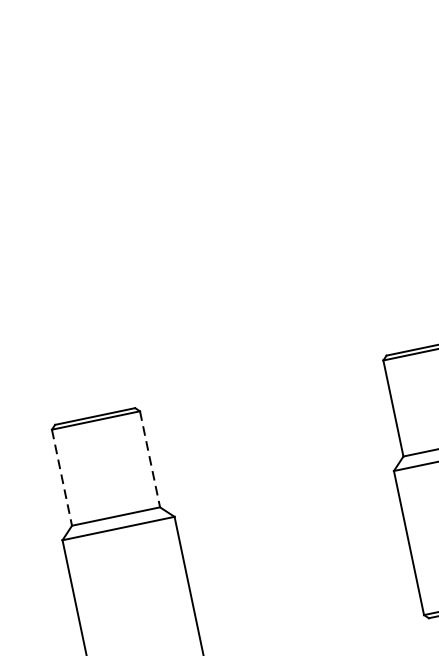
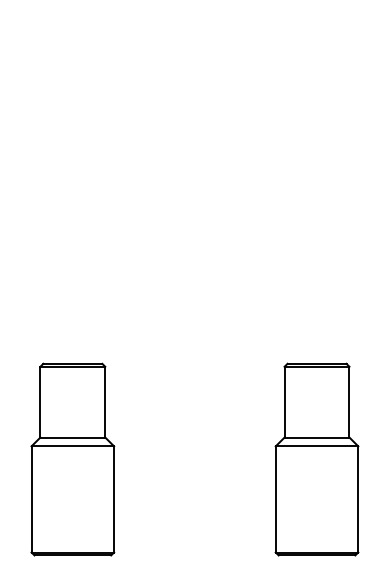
line: (150, 459) -> (105, 402), dashed -> solid
line: (62, 478) -> (40, 402), dashed -> solid

